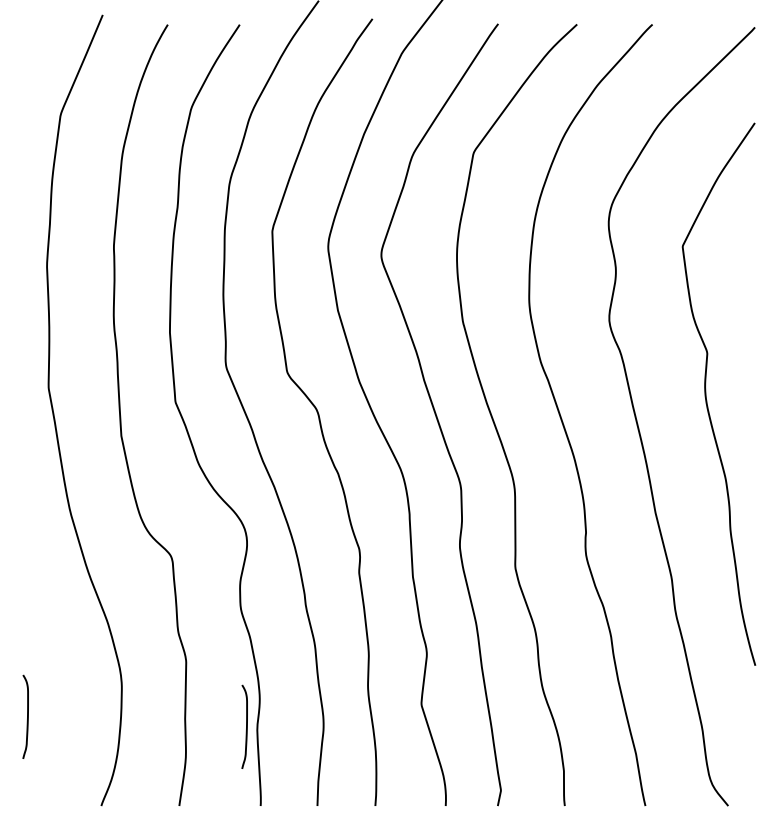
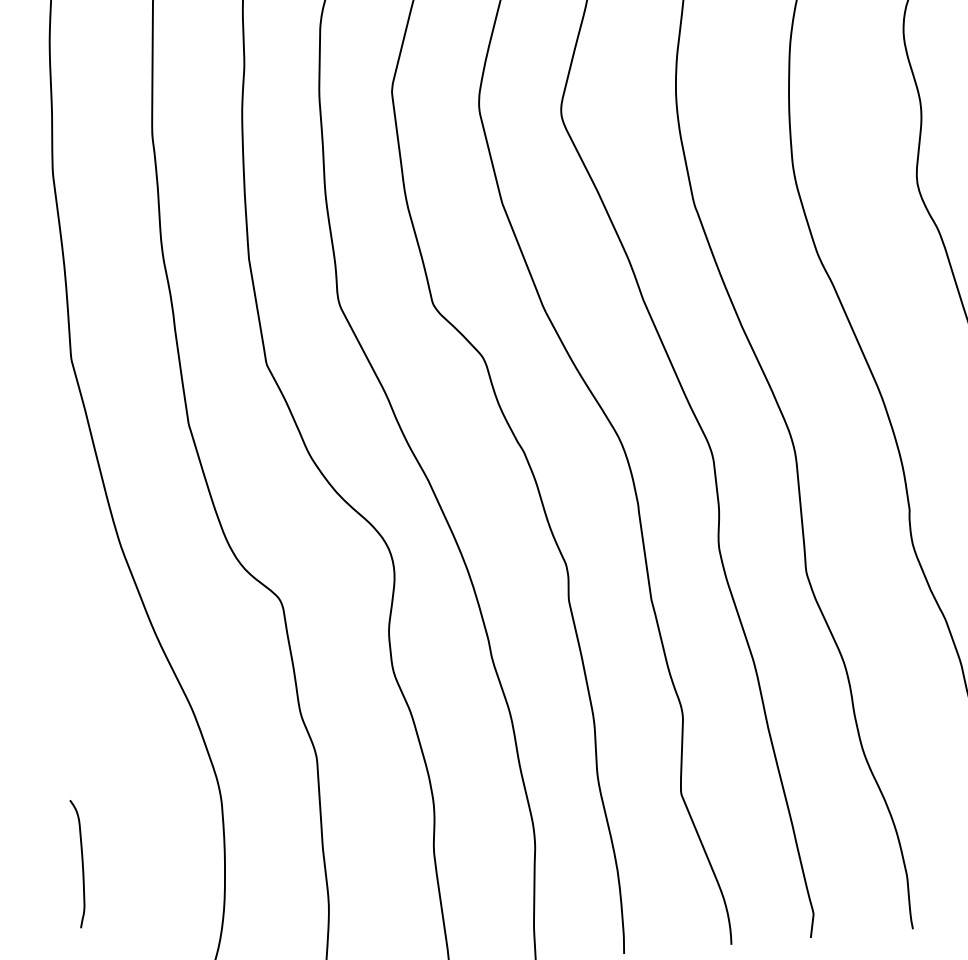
curve: (246, 726) -> (417, 849), removed

